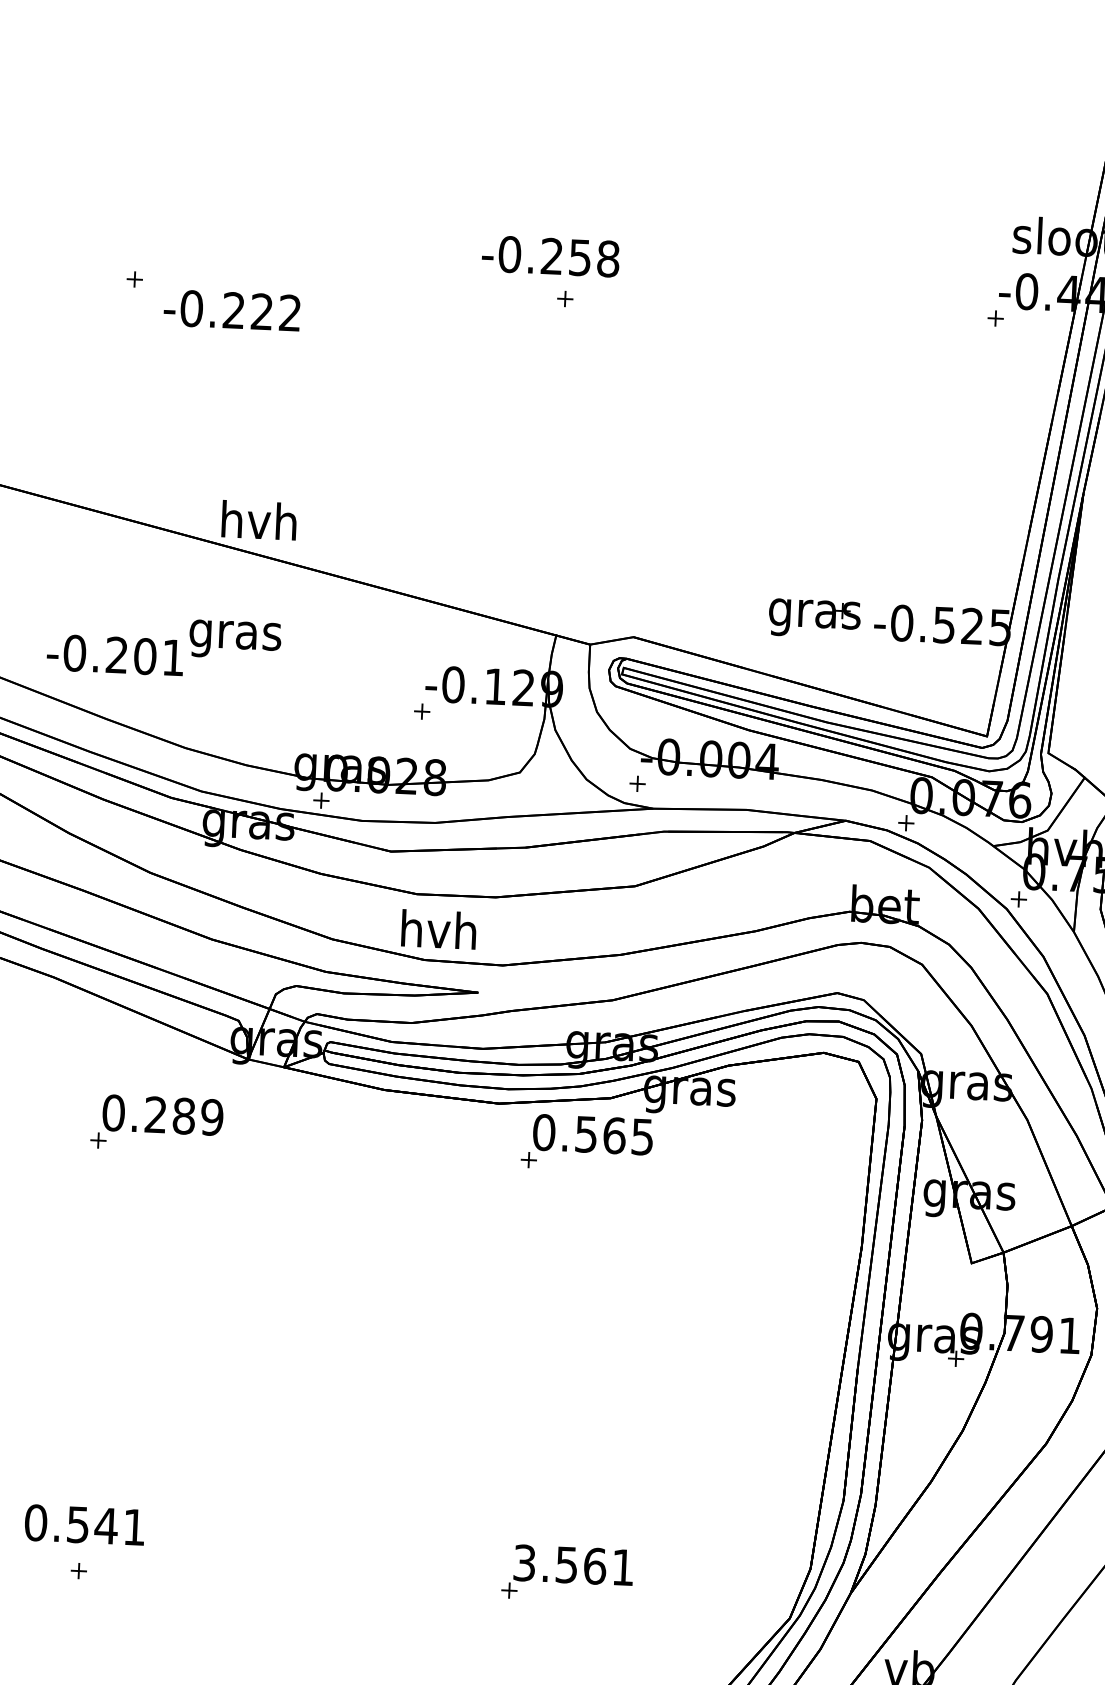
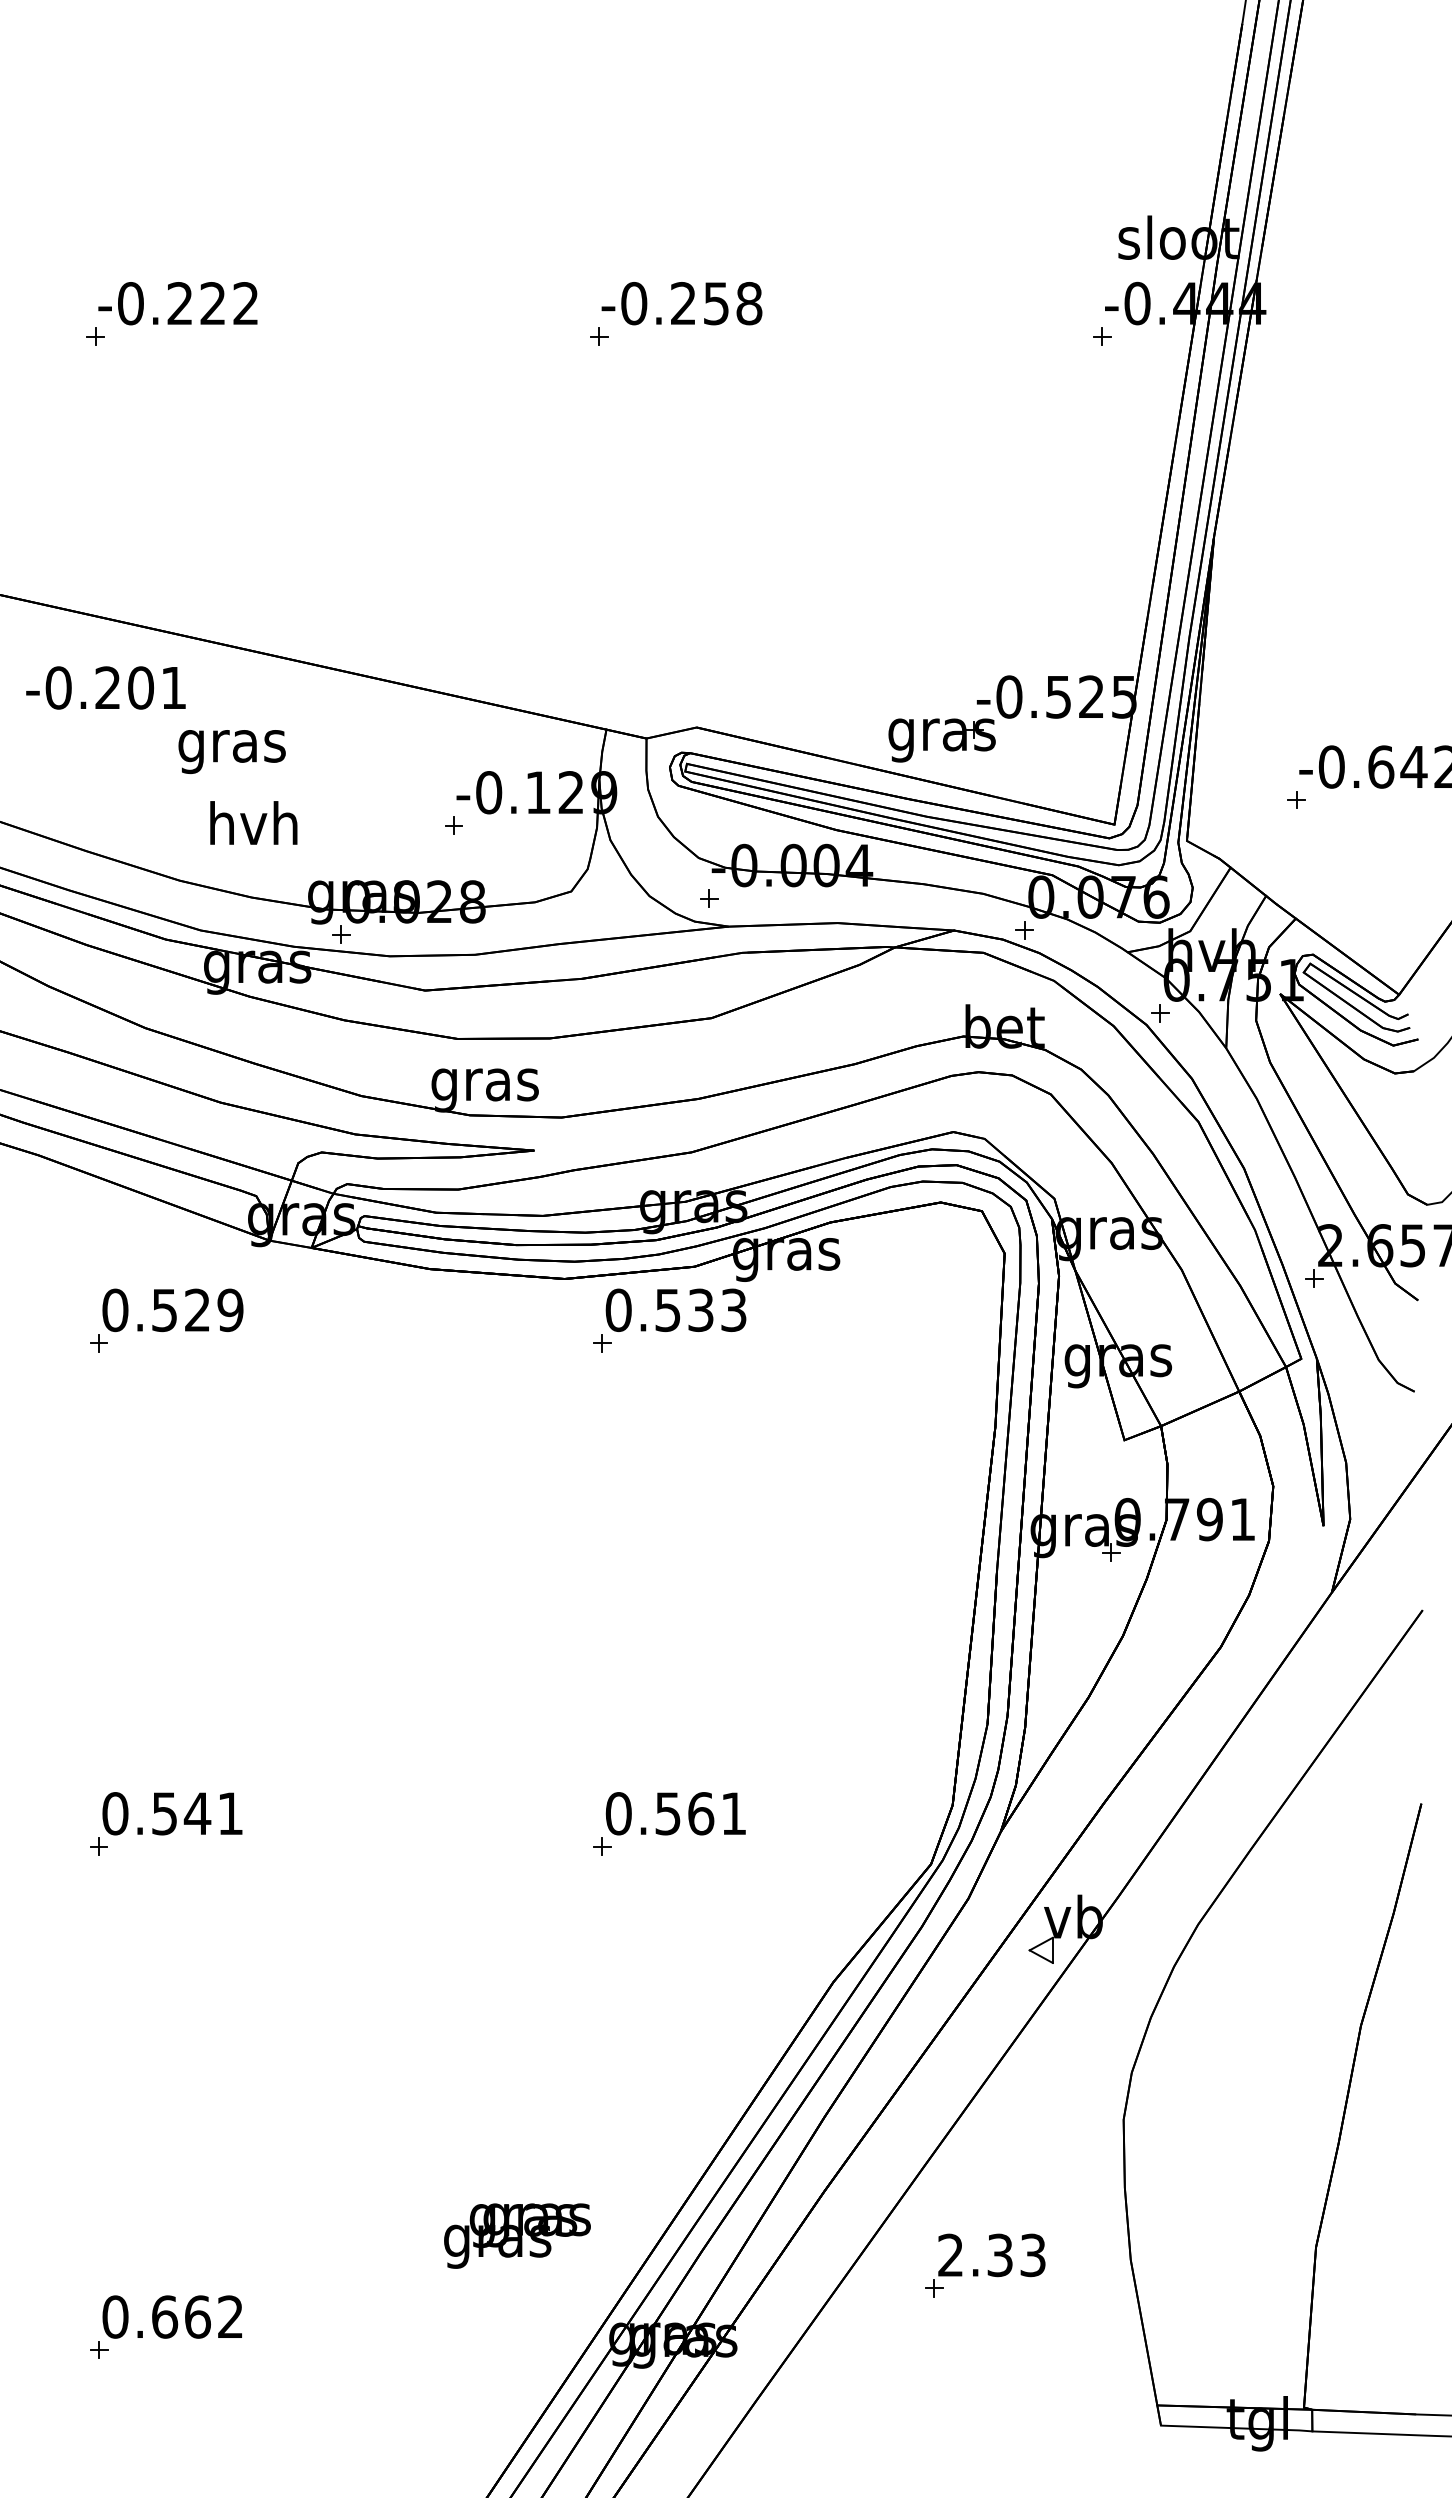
text: (550, 256) -> (681, 303), moved
text: (231, 310) -> (177, 303), moved
text: (259, 519) -> (253, 822), moved
part: (814, 618) -> (941, 740), moved
text: (114, 654) -> (105, 687), moved
text: (438, 934) -> (484, 1084), hvh -> gras
text: (170, 1115) -> (181, 1310), 0.289 -> 0.529
text: (628, 1136) -> (717, 1310), 0.565 -> 0.533
text: (84, 1524) -> (172, 1813), moved
text: (524, 1562) -> (618, 1813), 3.561 -> 0.561

